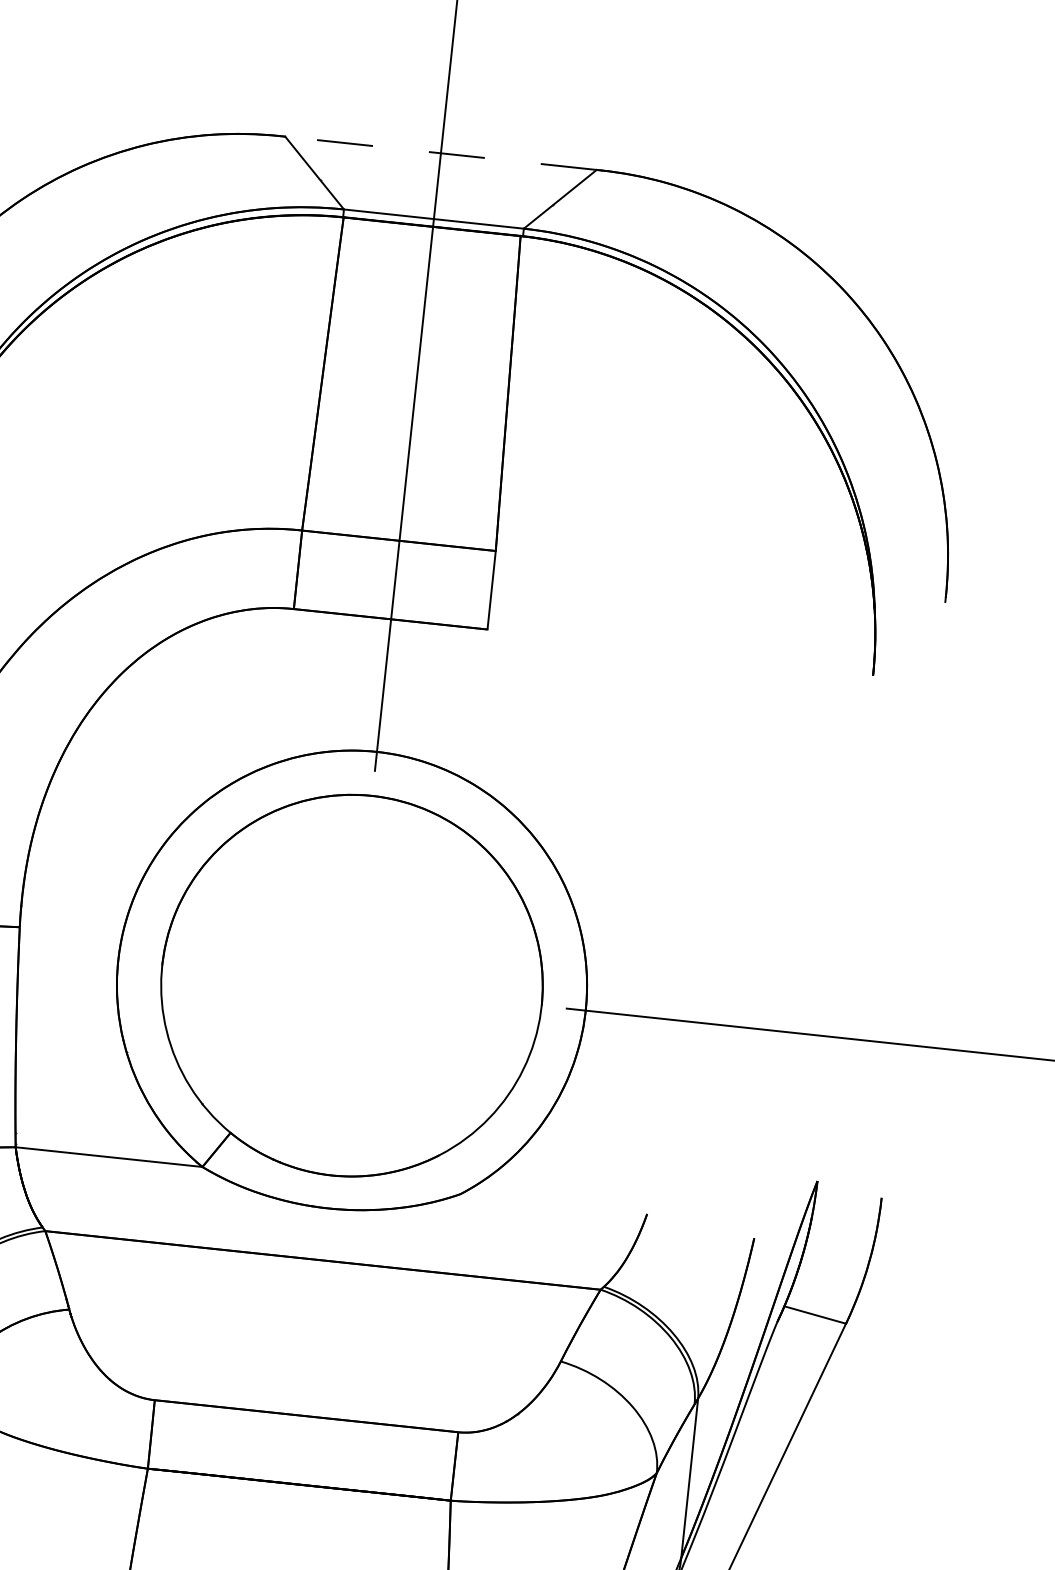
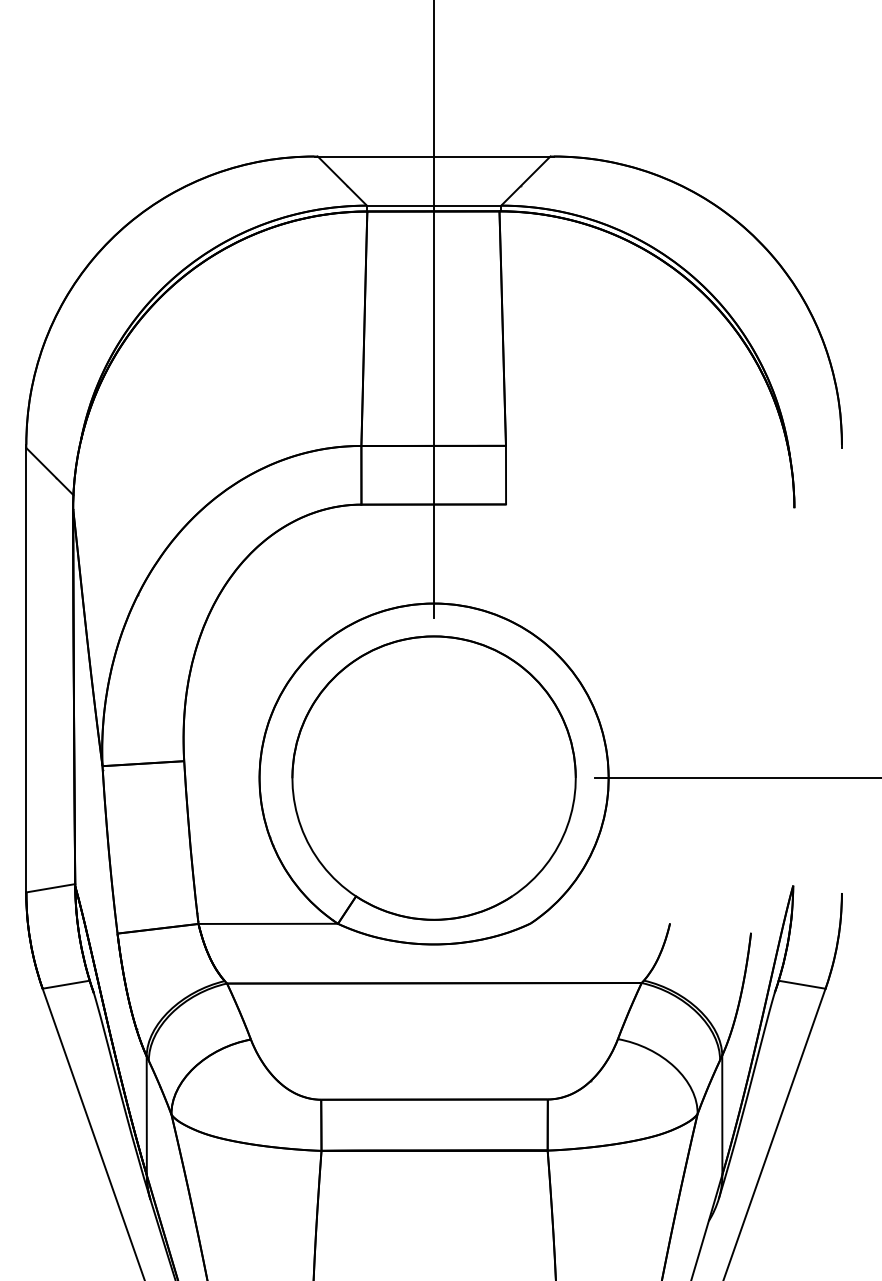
line: (440, 153) -> (433, 156), dashed -> solid

